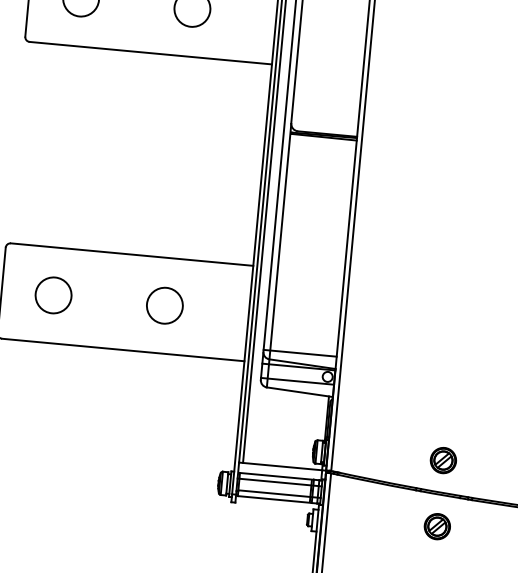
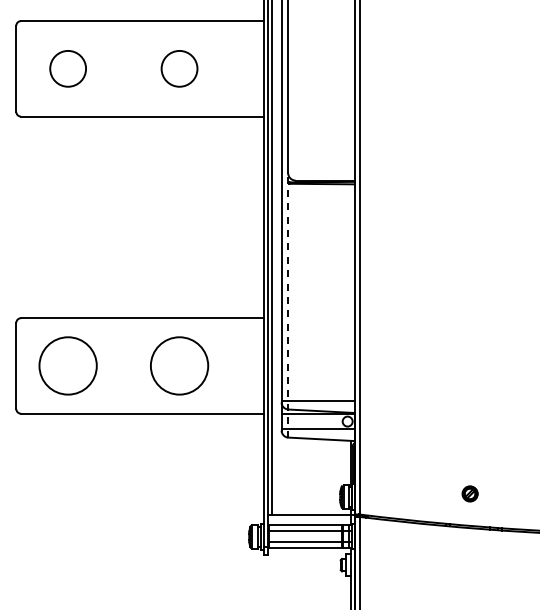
line: (279, 255) -> (288, 305), solid -> dashed
circle: (53, 295) -> (68, 365), size x1.6
circle: (164, 305) -> (179, 365), size x1.6
part: (442, 460) -> (469, 493), size x0.6
part: (436, 526) -> (469, 559), removed

